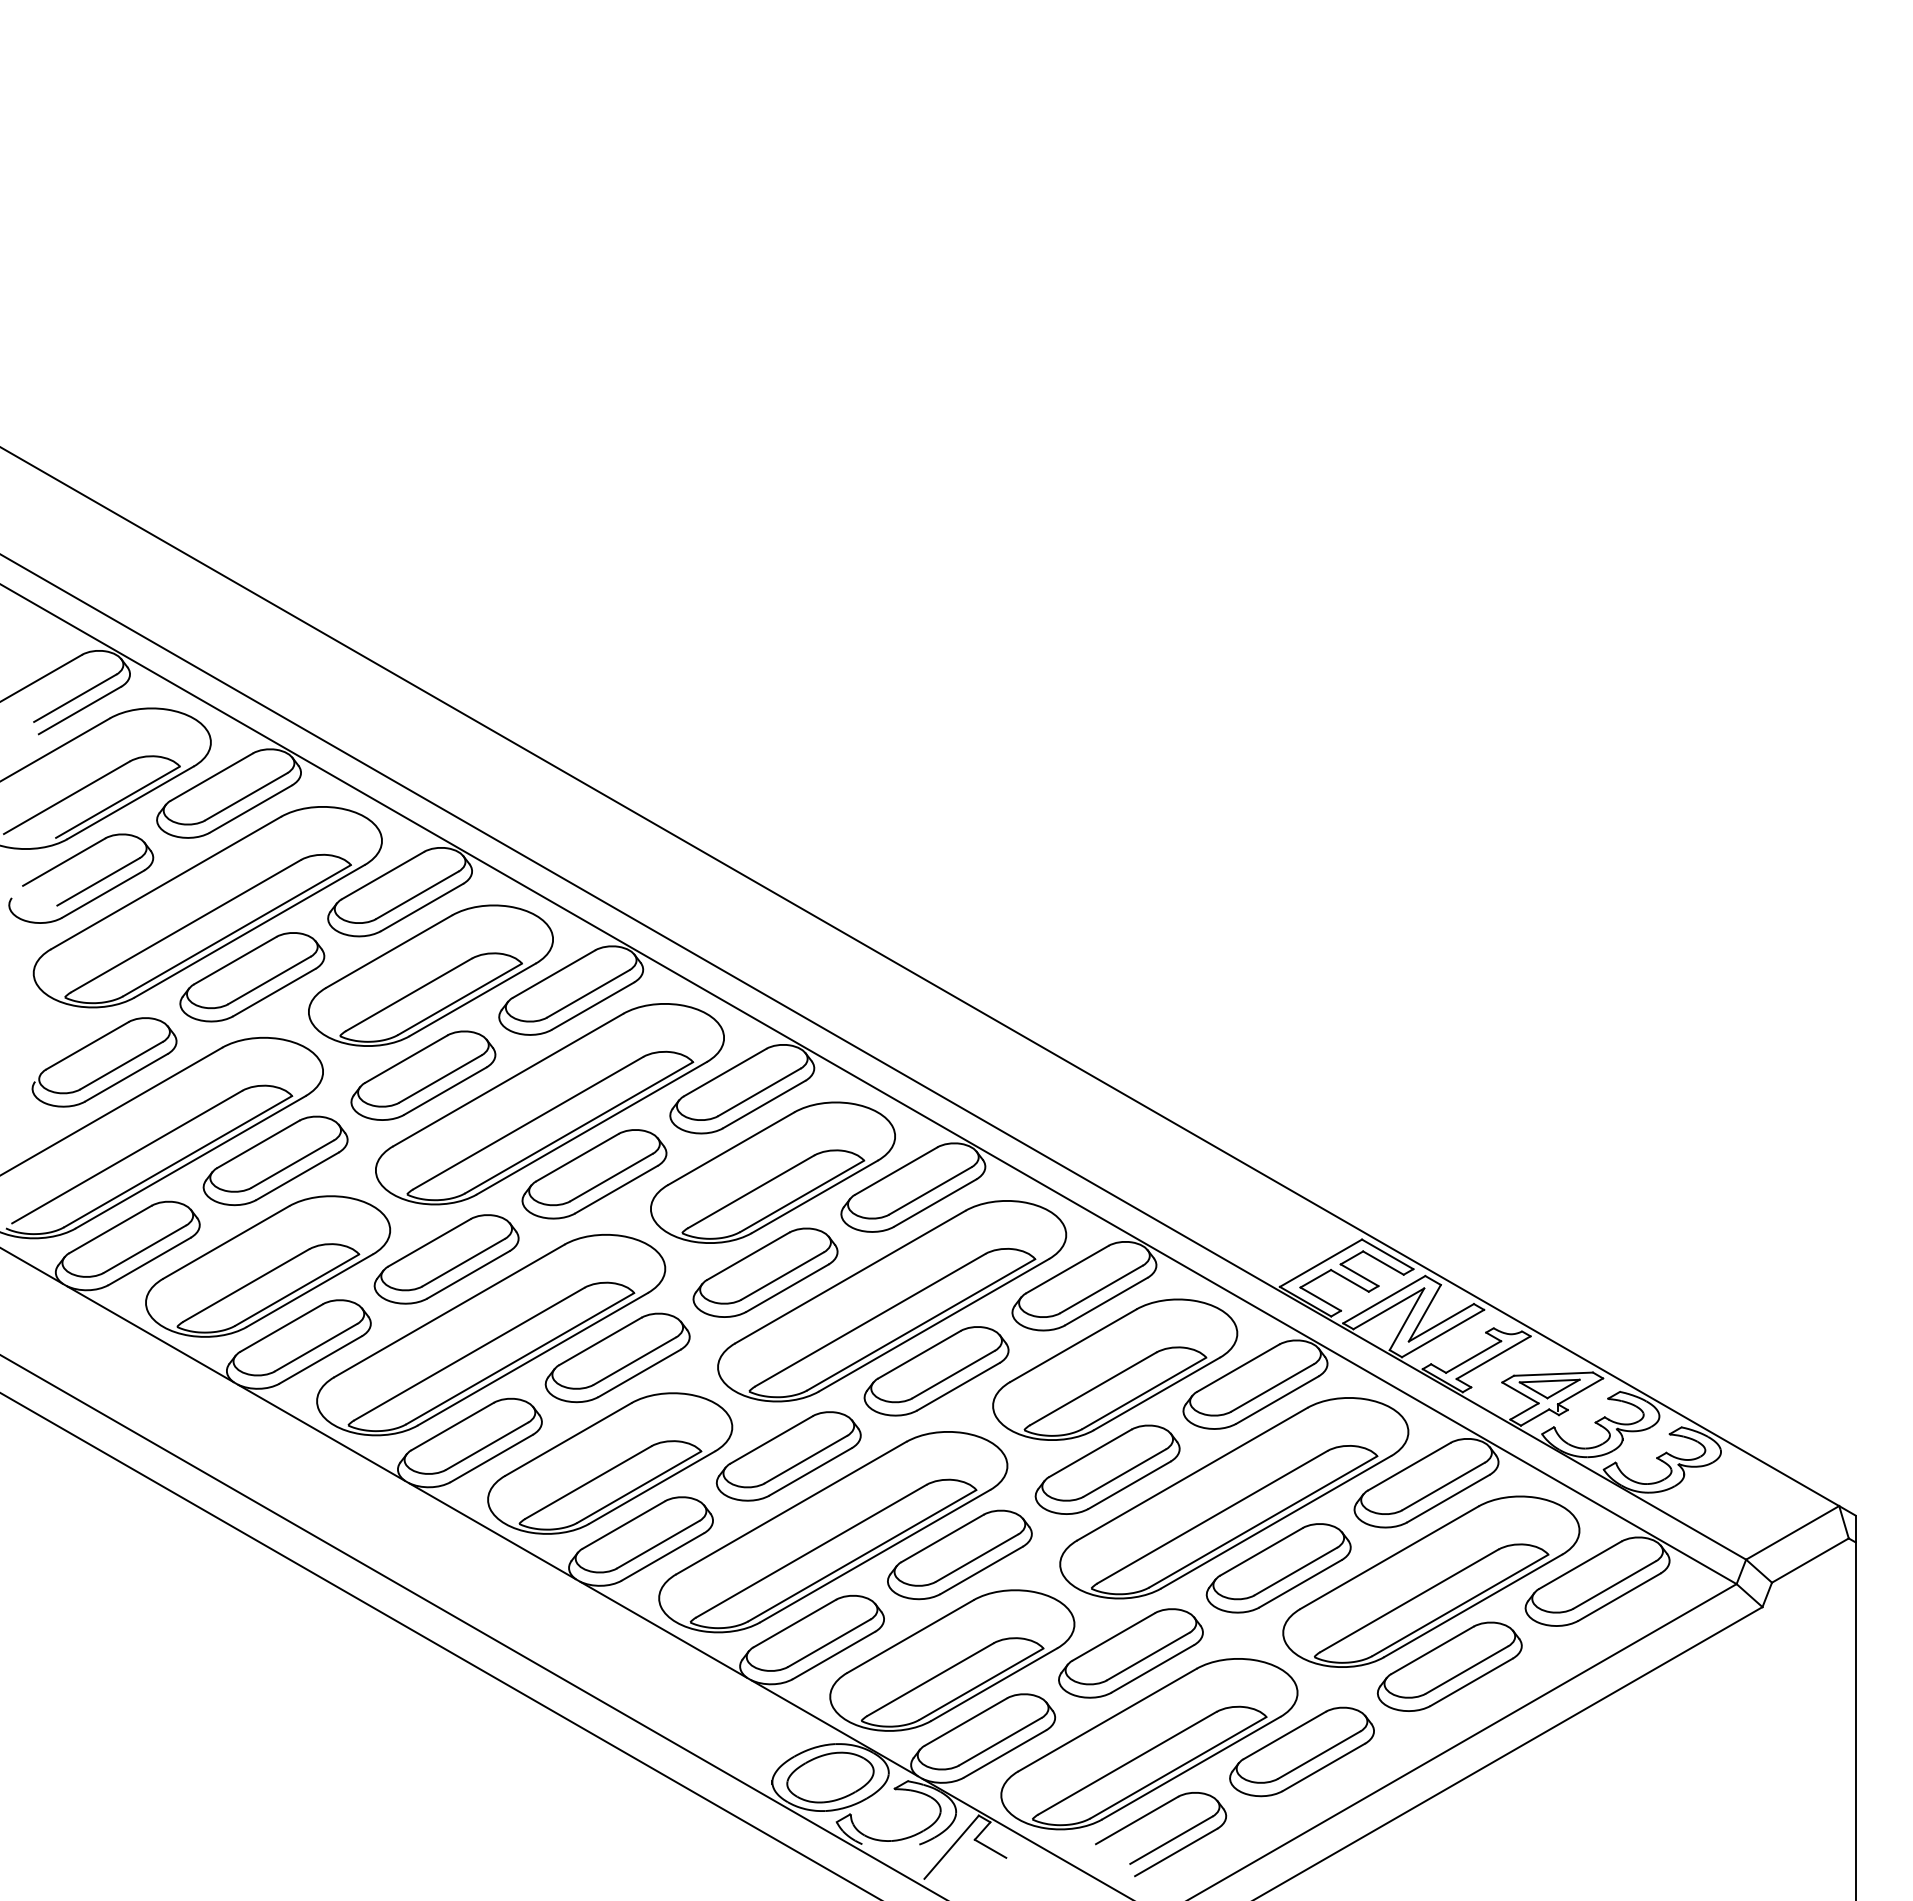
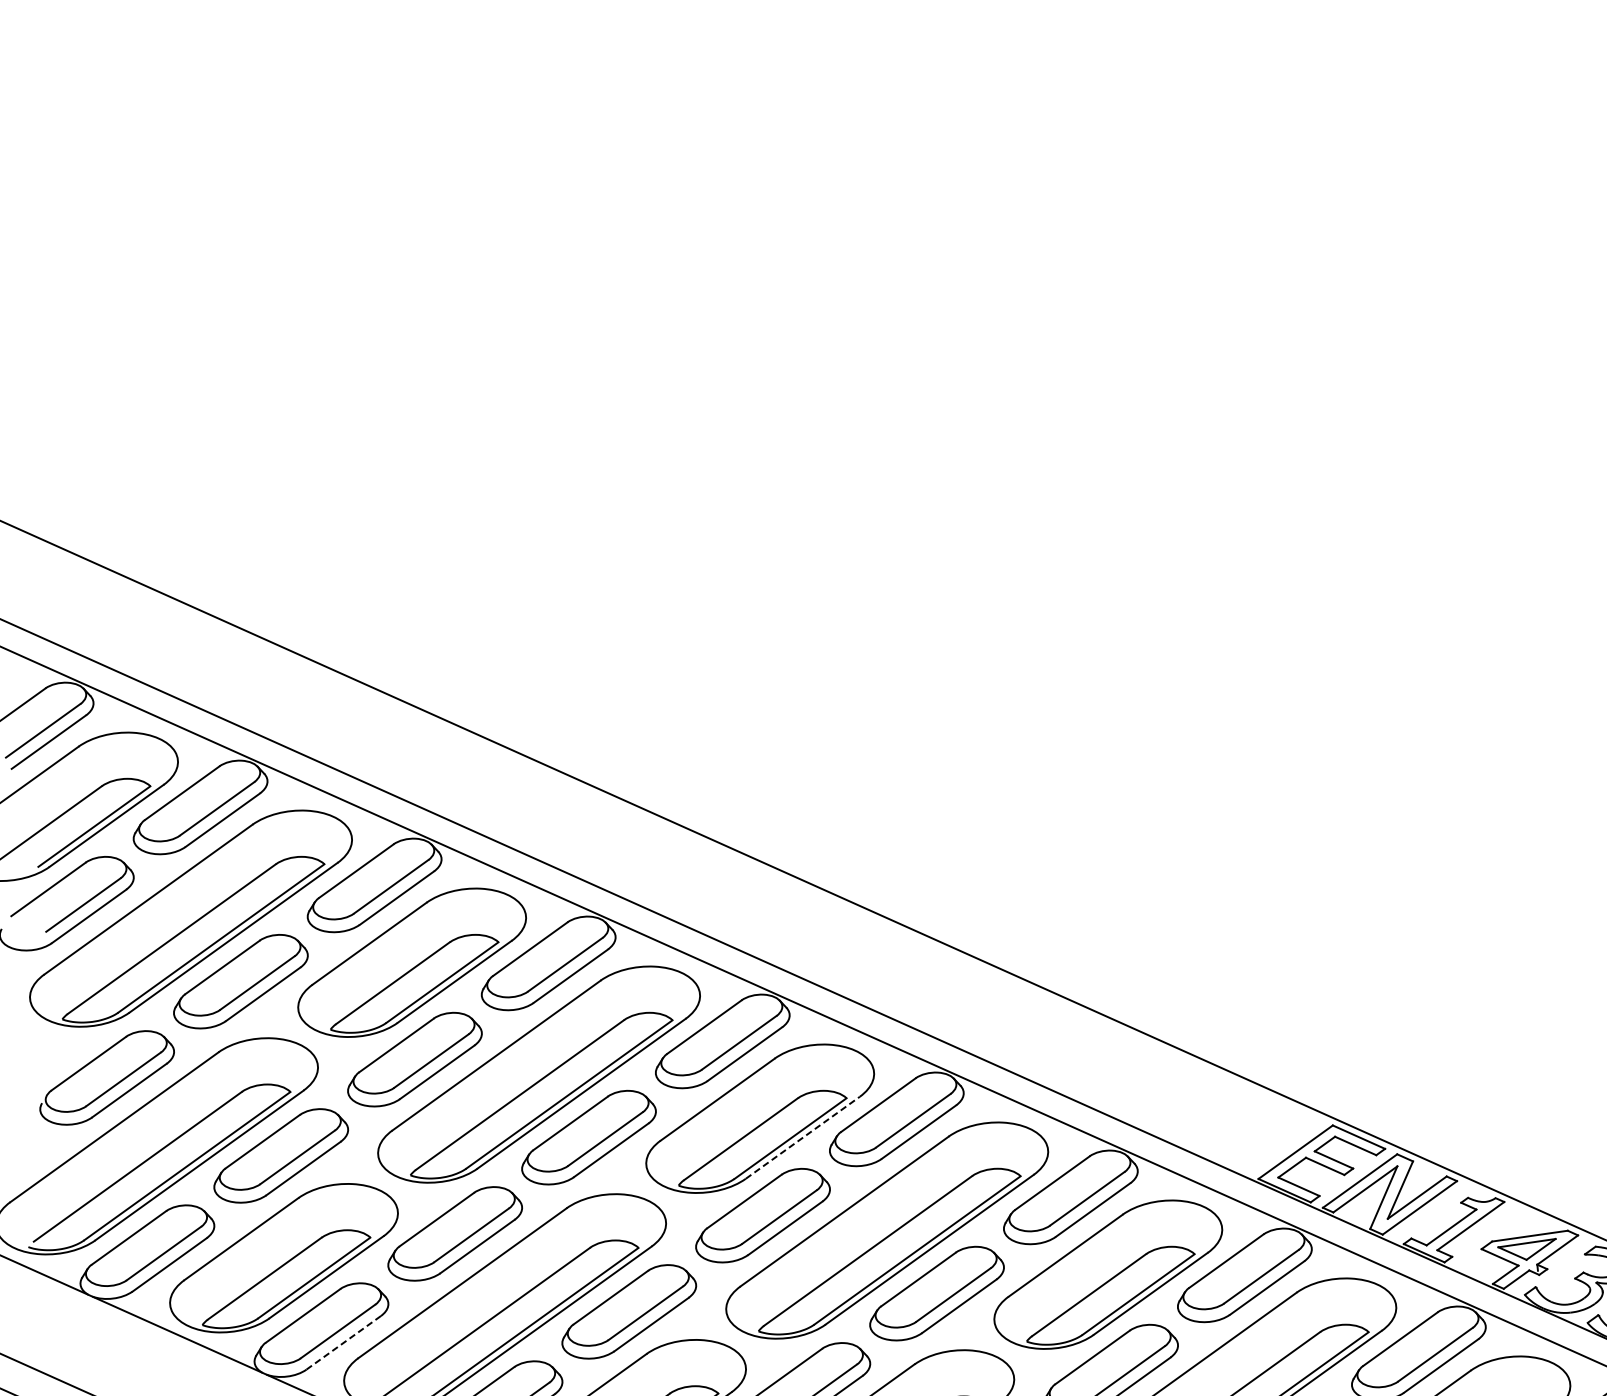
line: (814, 1196) -> (802, 1137), solid -> dashed
line: (320, 1360) -> (343, 1343), solid -> dashed

